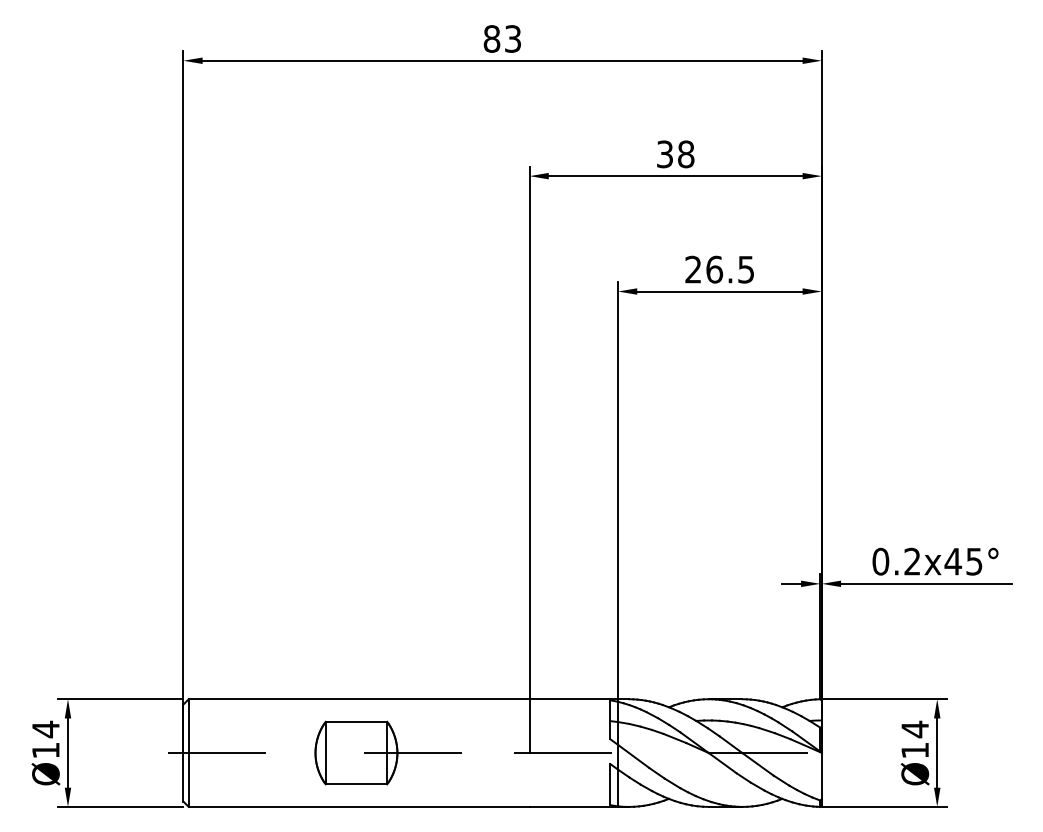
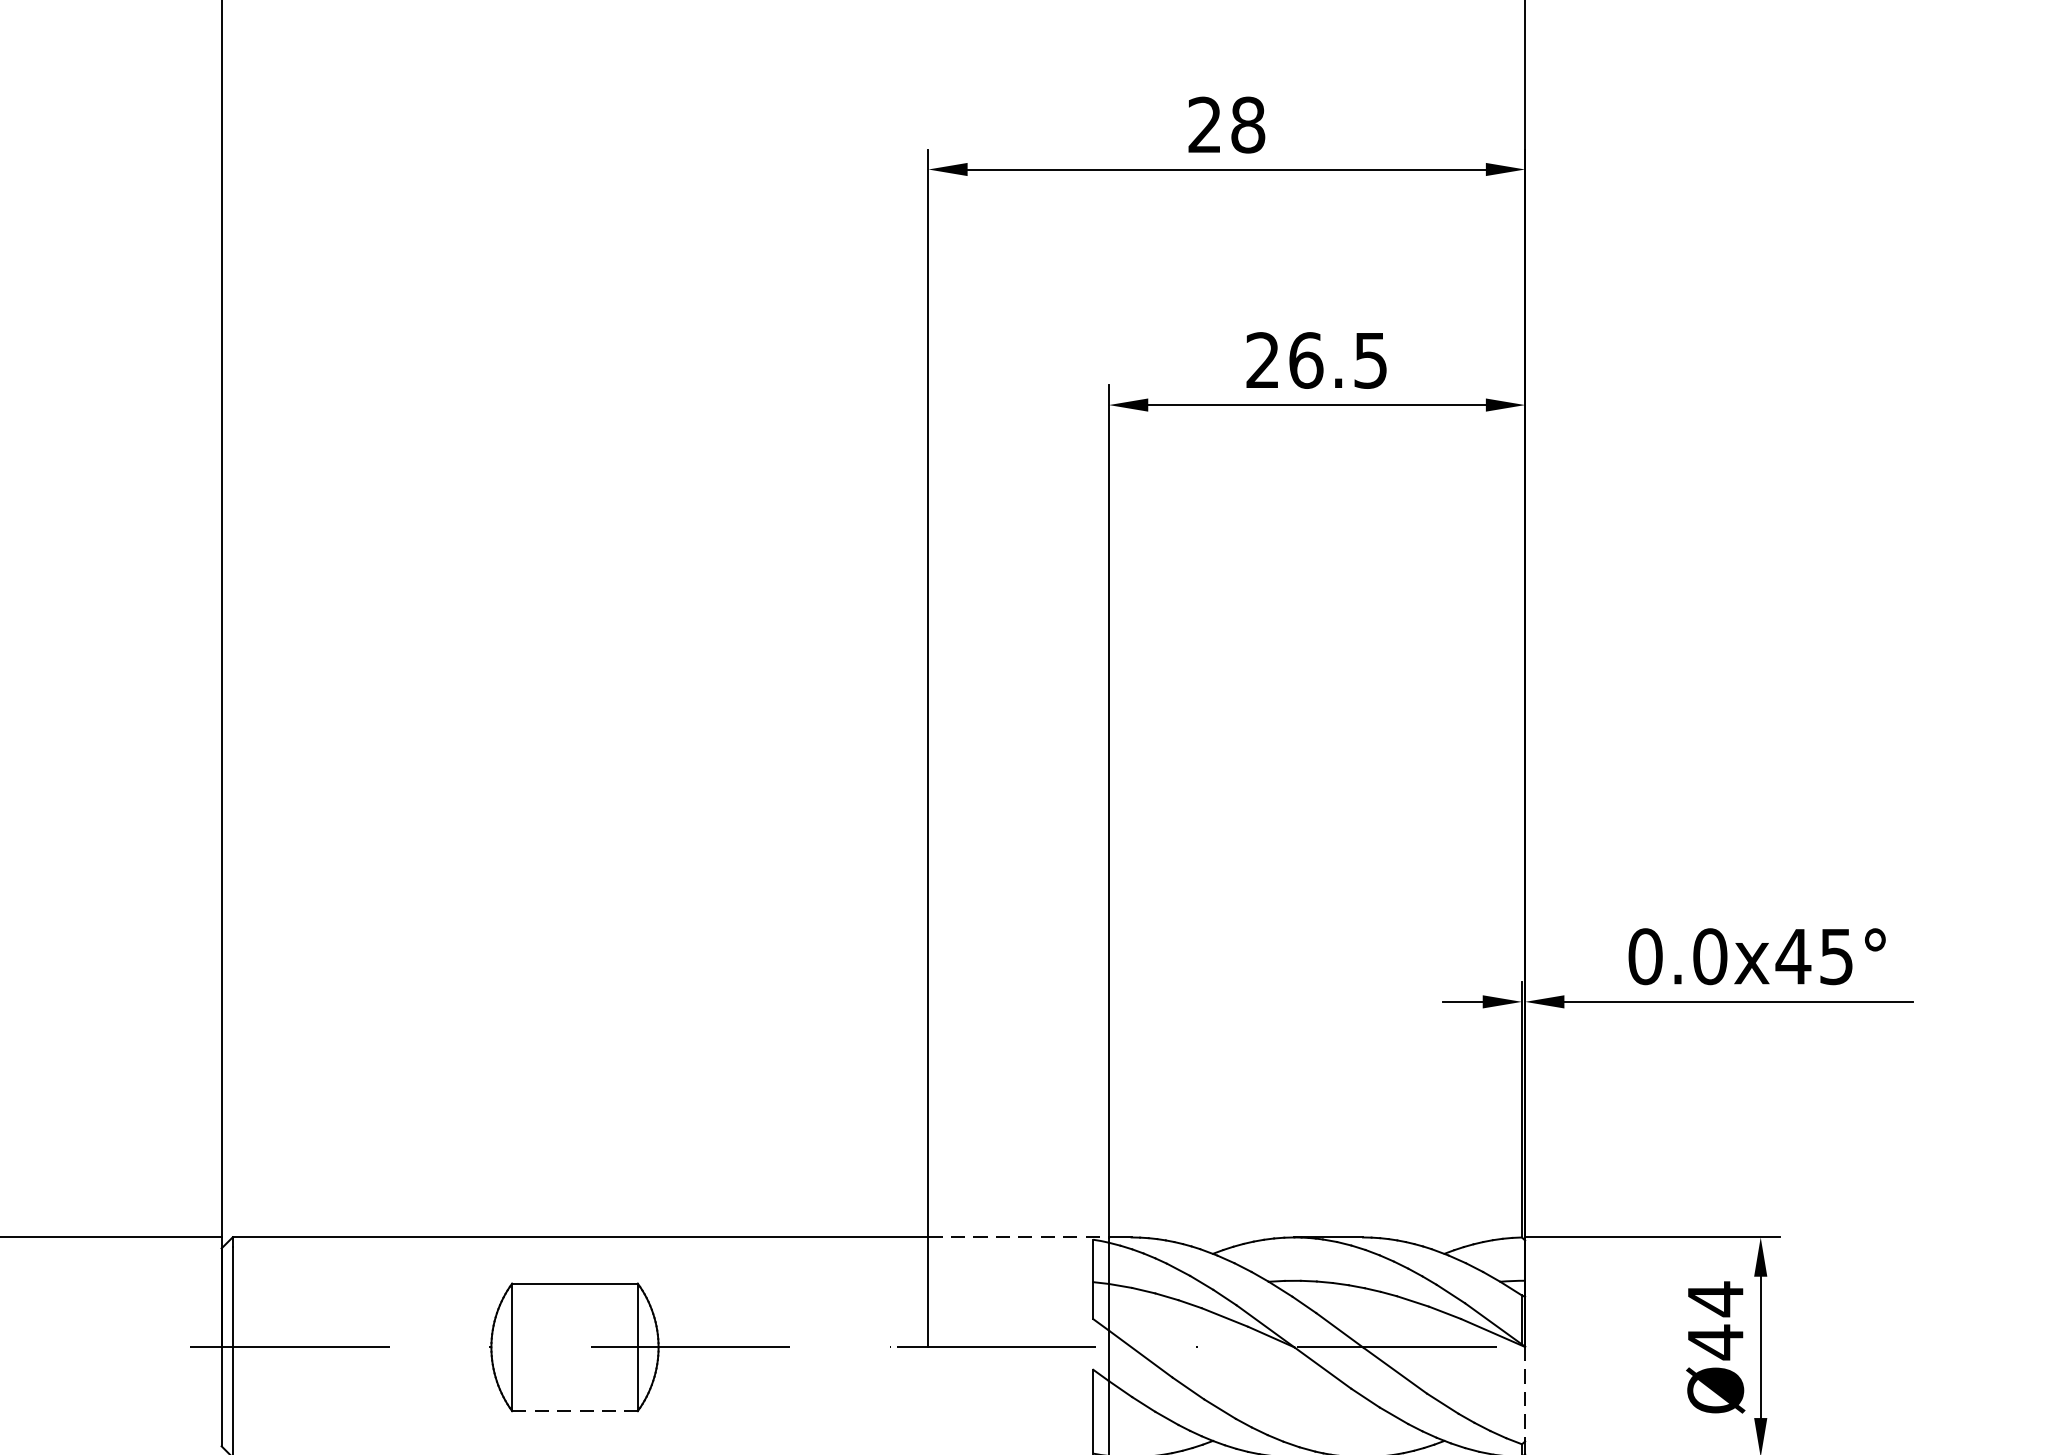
text: (664, 154) -> (1203, 125), 38 -> 28
text: (912, 561) -> (1710, 956), 0.2x45° -> 0.0x45°
line: (574, 699) -> (1020, 1237), solid -> dashed
text: (914, 750) -> (1714, 1342), Ø14 -> Ø44
line: (821, 776) -> (1524, 1395), solid -> dashed
line: (356, 784) -> (575, 1411), solid -> dashed

